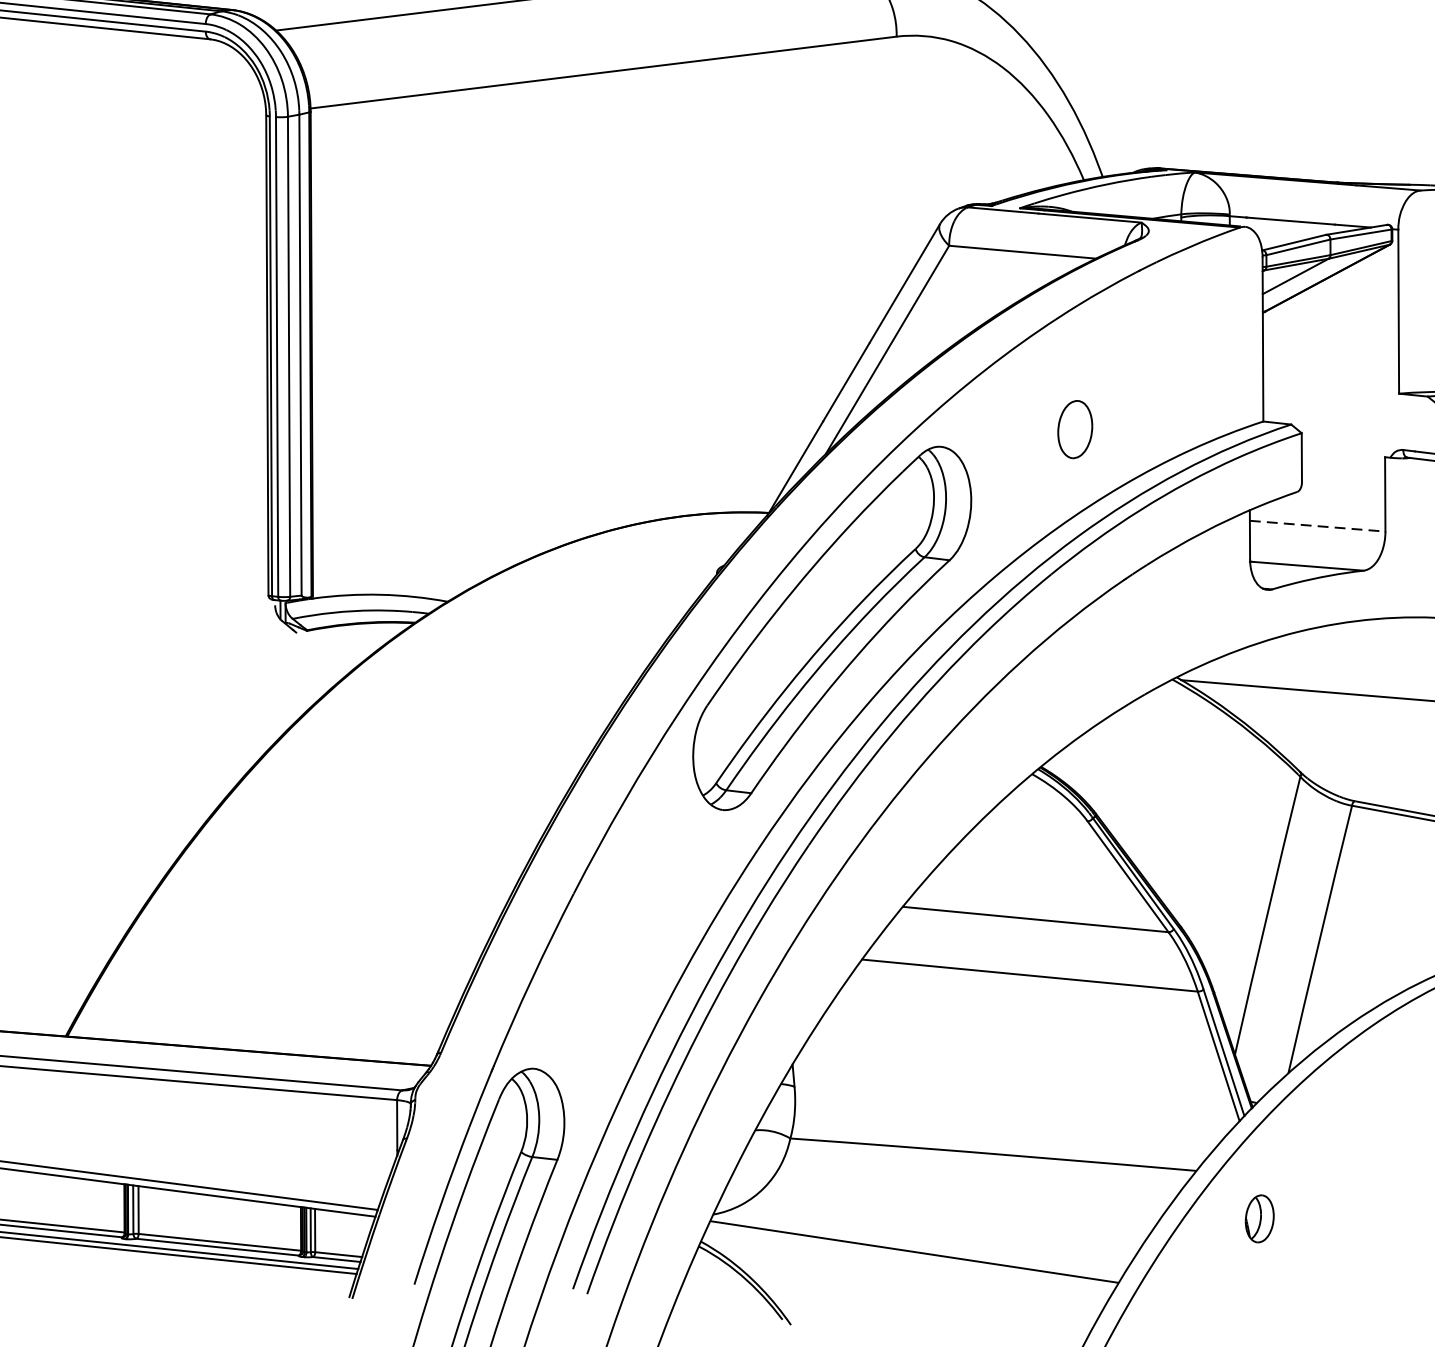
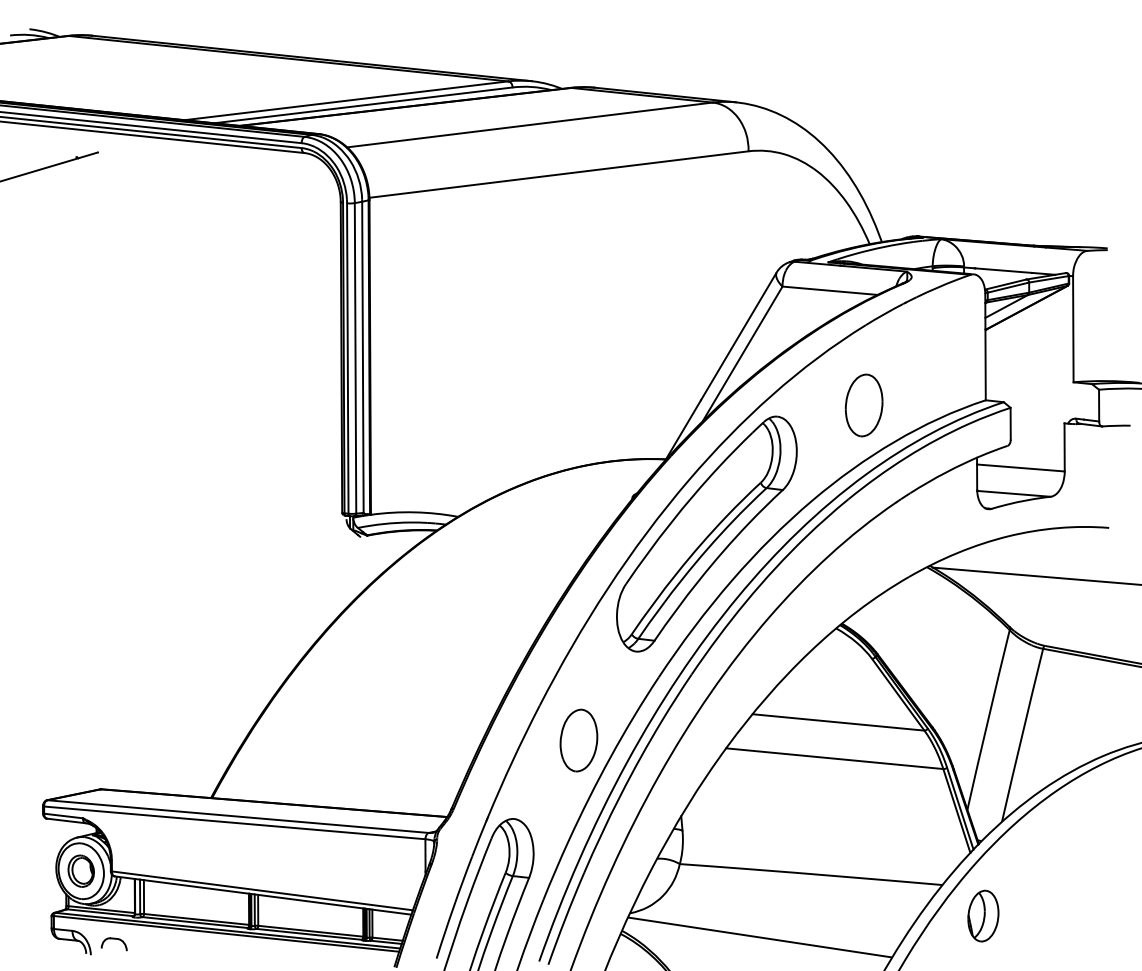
part: (1074, 429) -> (863, 405), size x1.67
line: (1317, 525) -> (1020, 467), dashed -> solid
part: (633, 947) -> (578, 740), added
part: (1259, 1217) -> (983, 915), size x1.67

